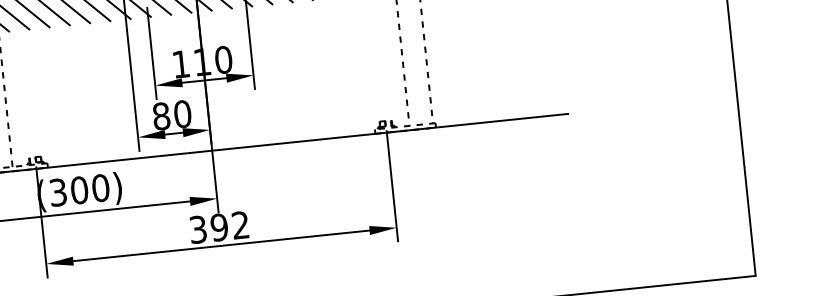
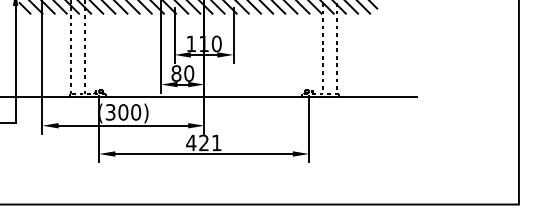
text: (218, 226) -> (203, 142), 392 -> 421

